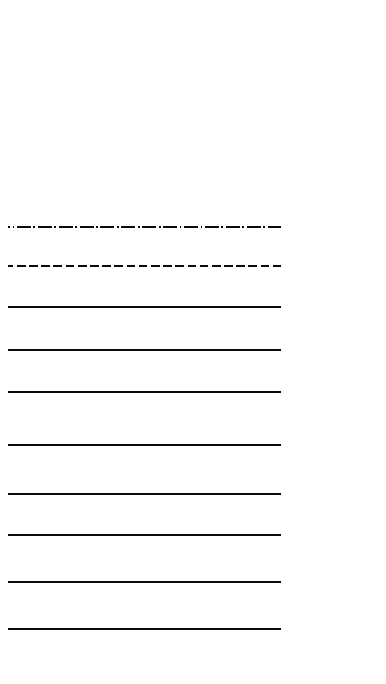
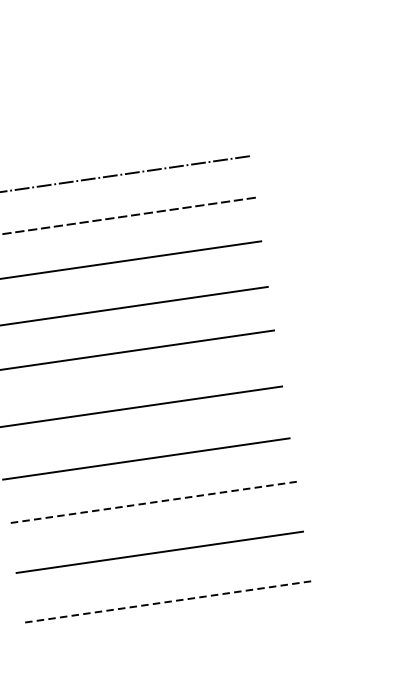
line: (144, 535) -> (152, 503), solid -> dashed
line: (144, 629) -> (166, 602), solid -> dashed

